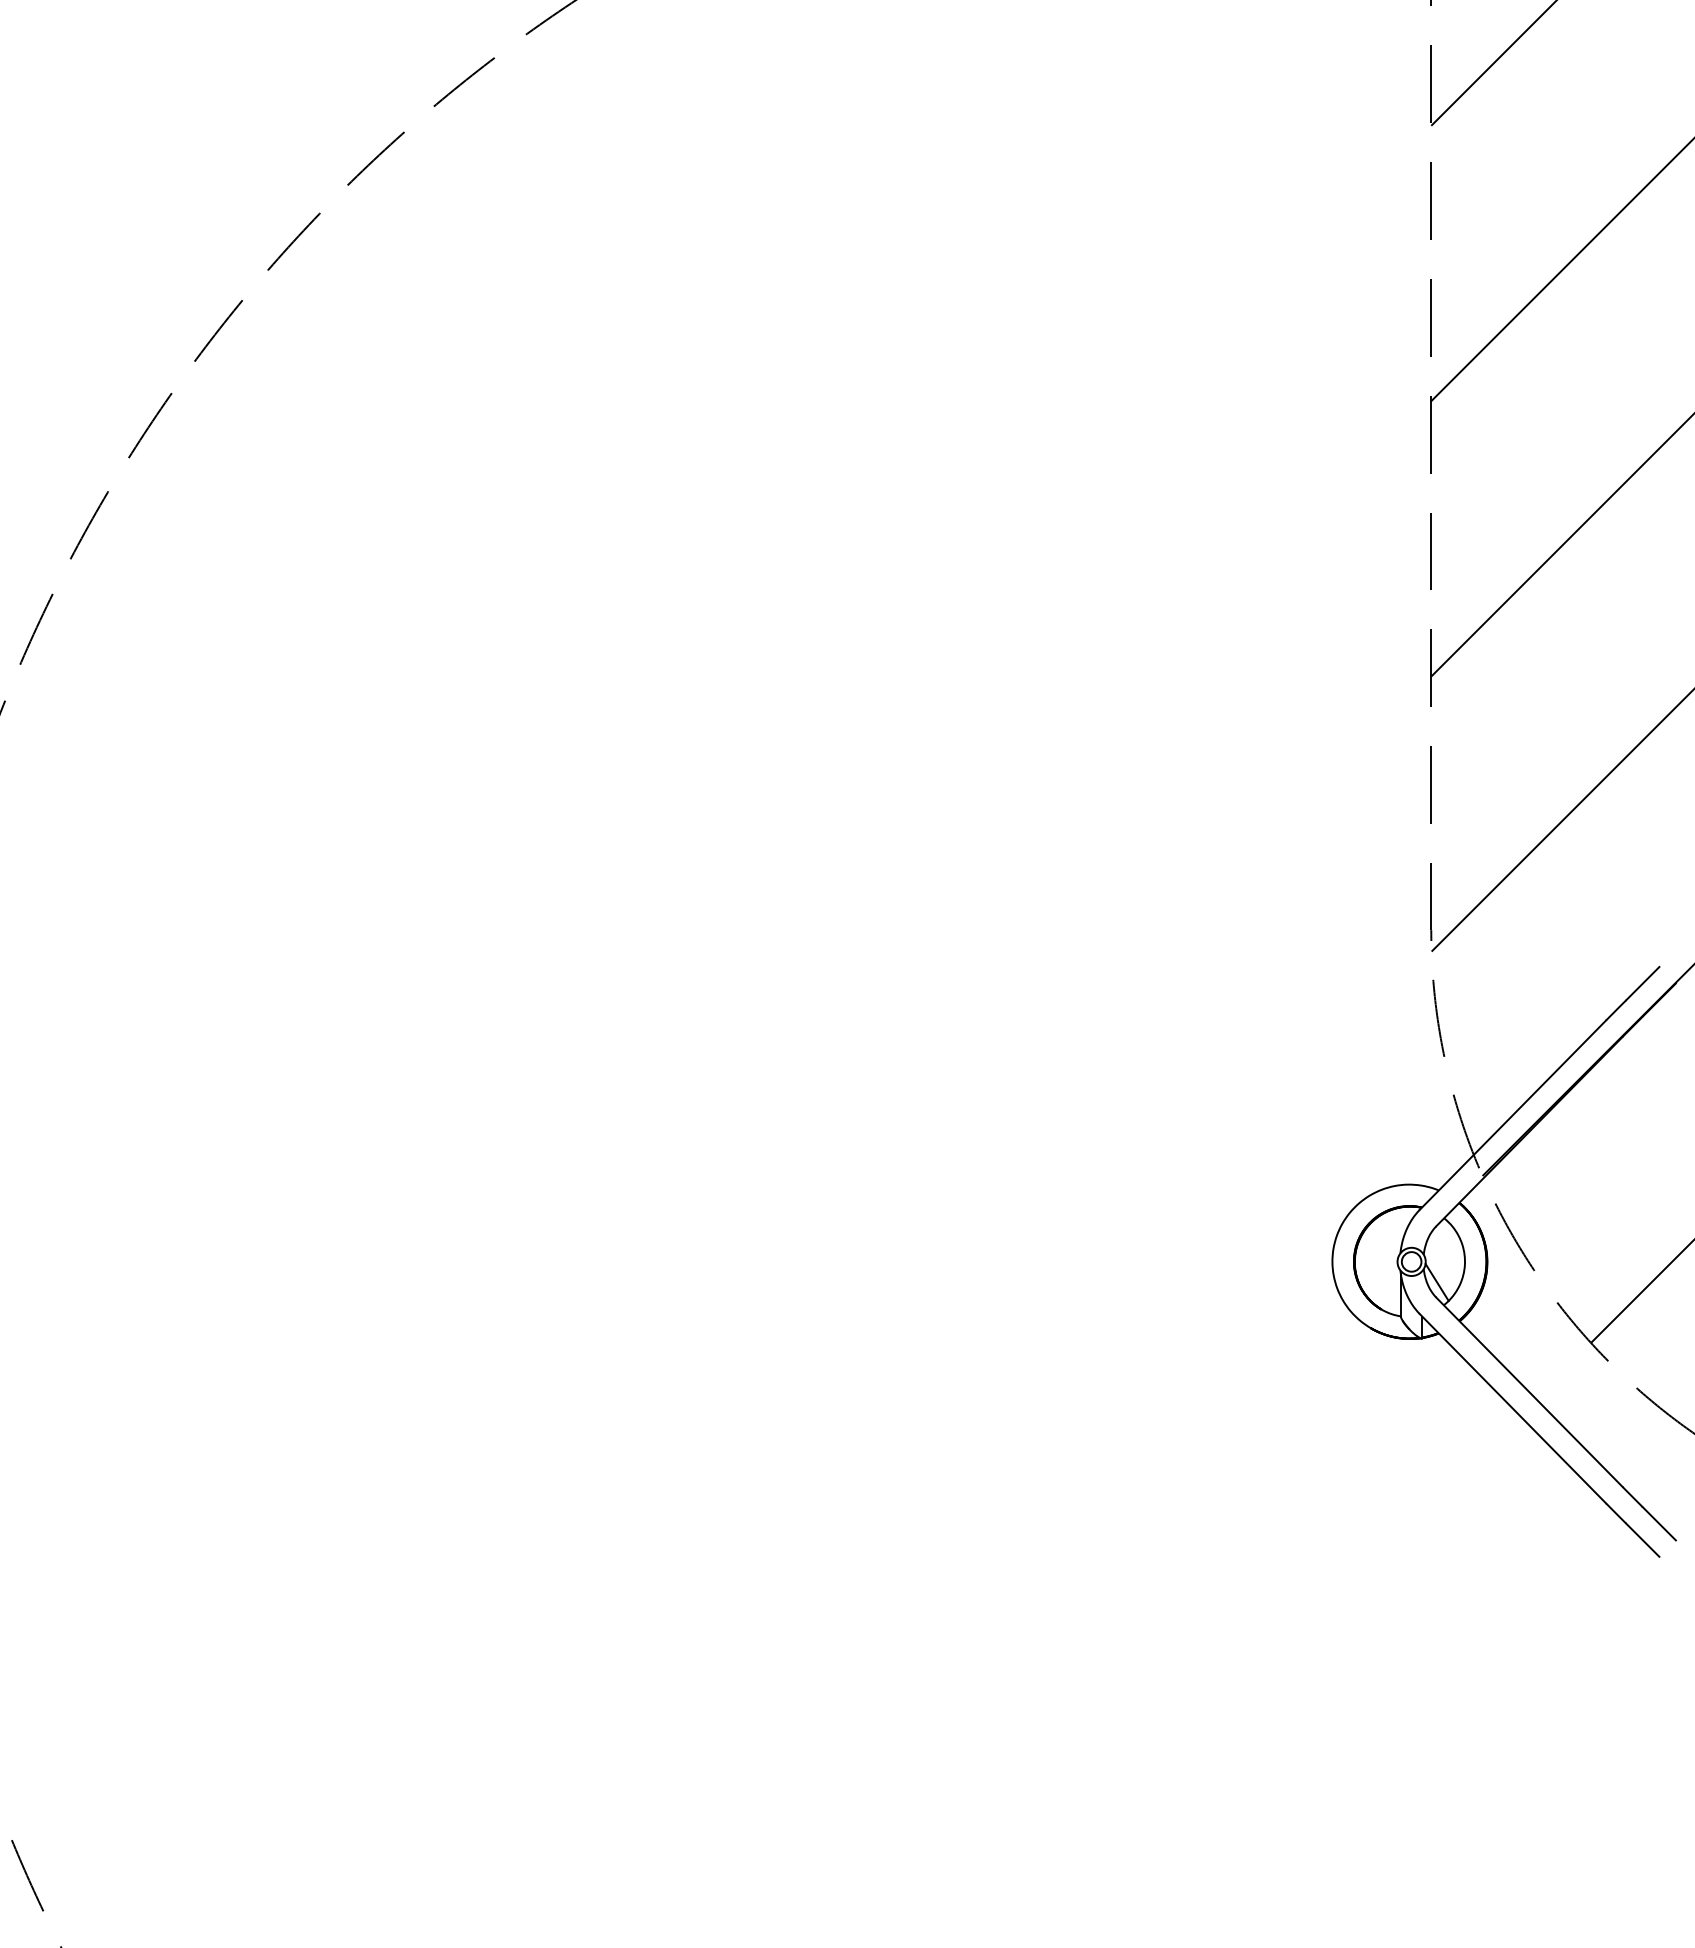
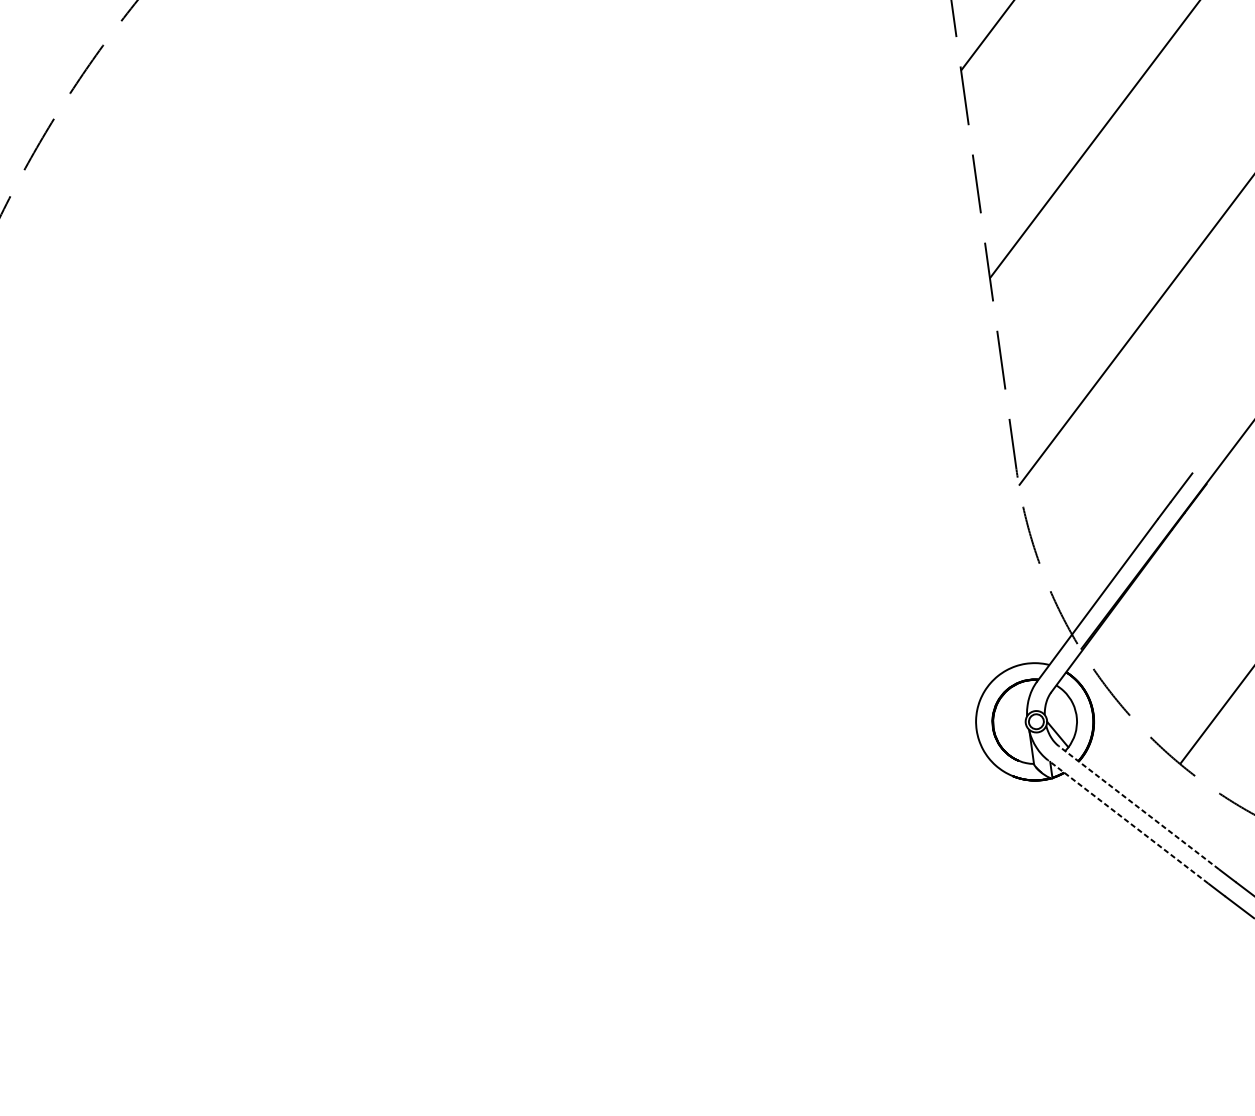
line: (1529, 1392) -> (1138, 807), solid -> dashed
line: (1512, 1408) -> (1127, 821), solid -> dashed

